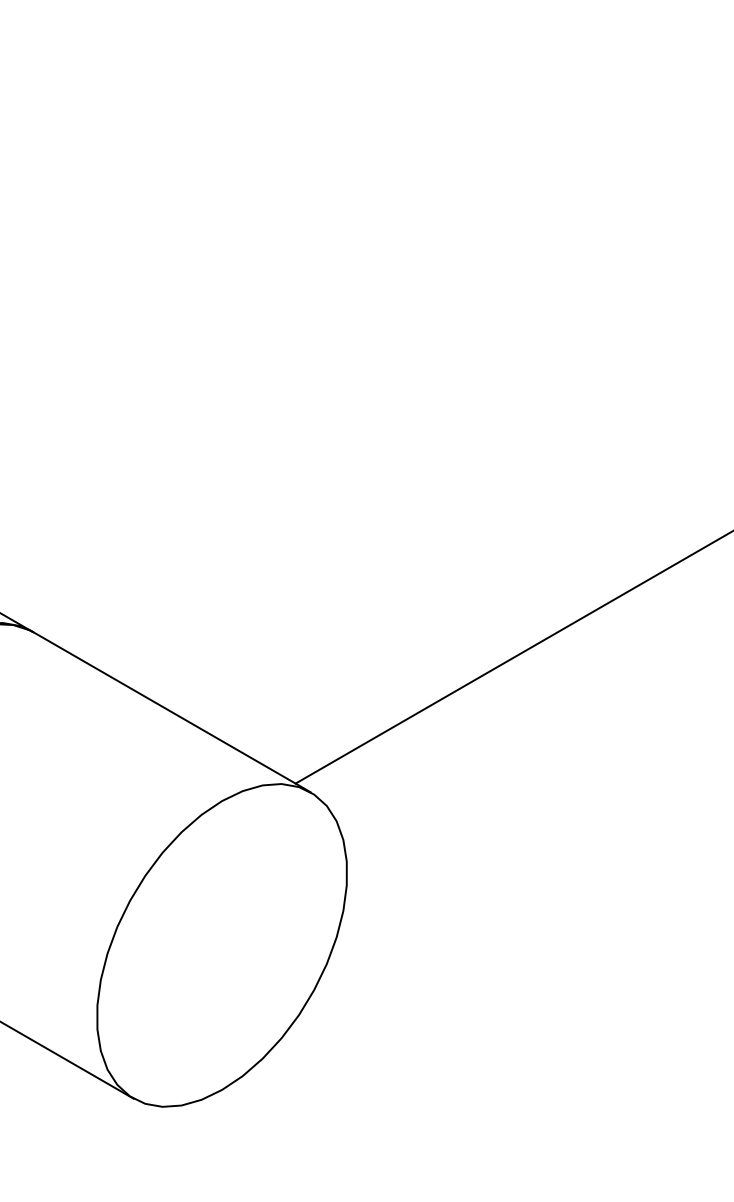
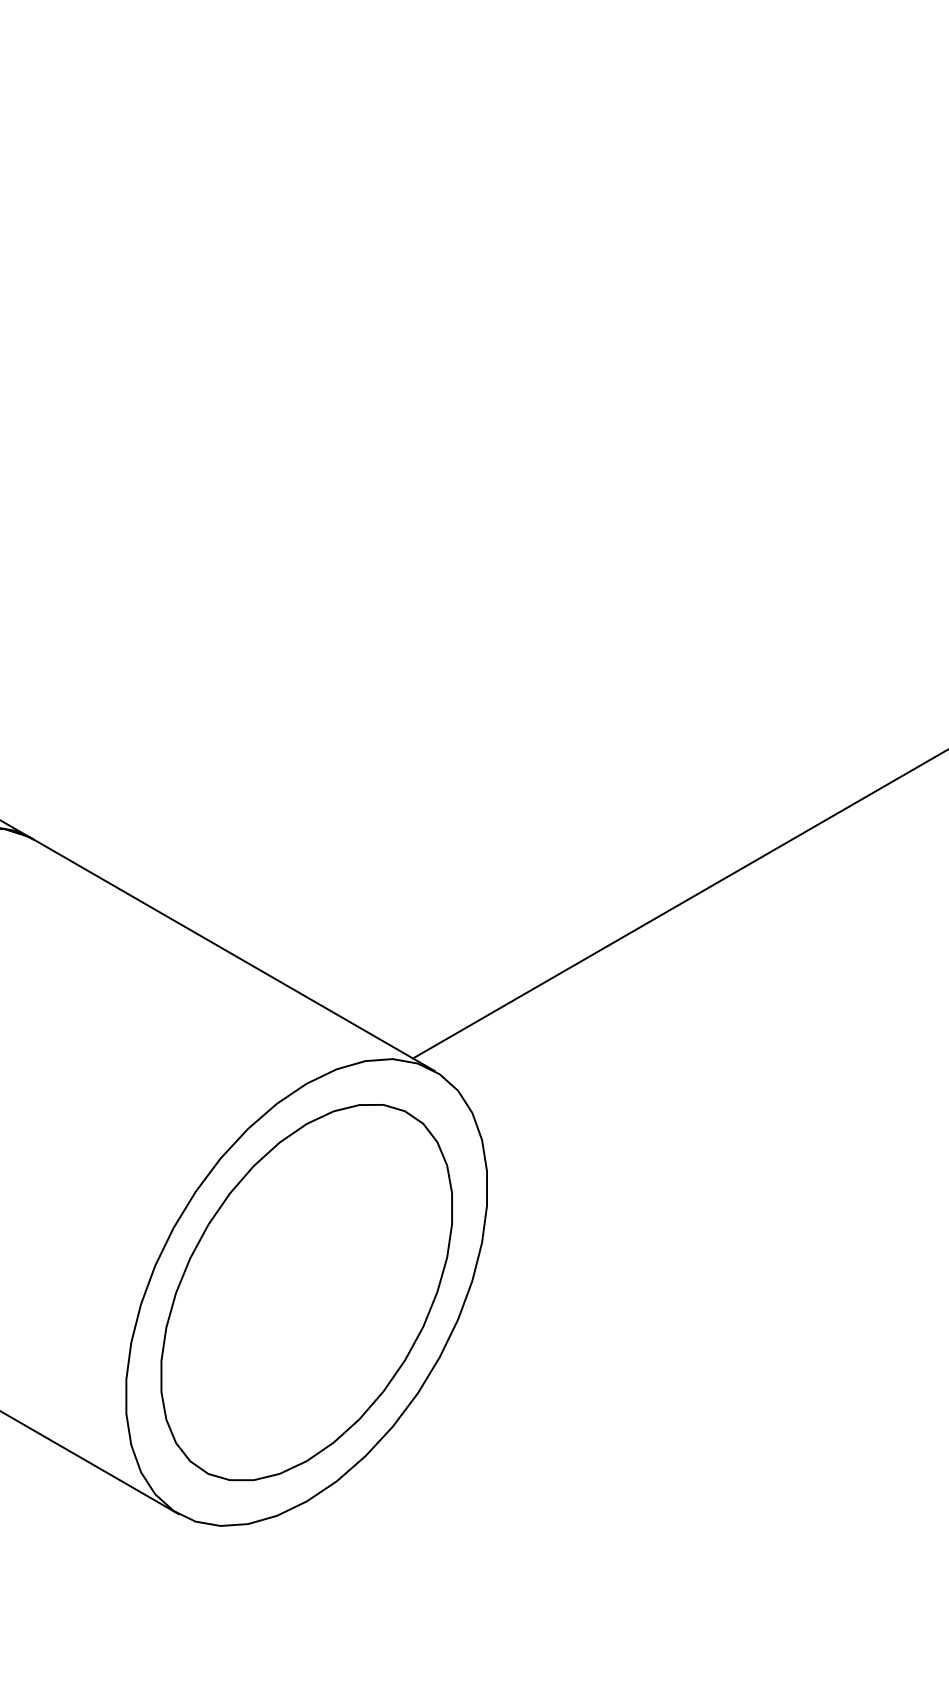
part: (221, 945) -> (305, 1292), added

